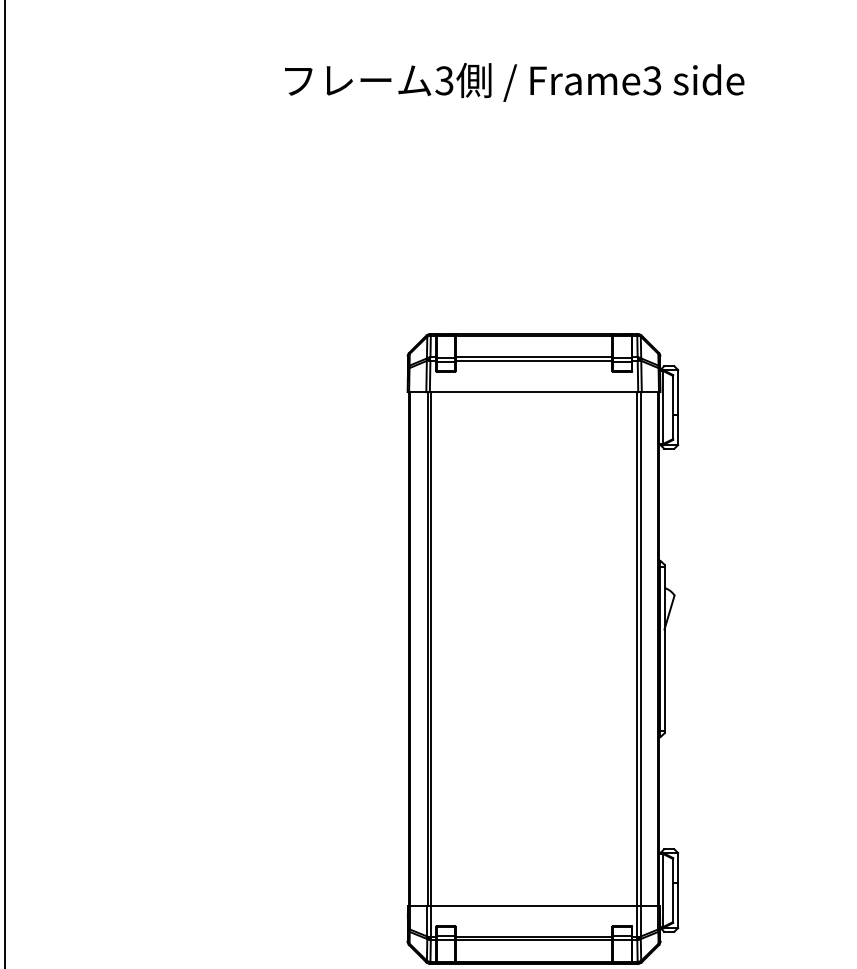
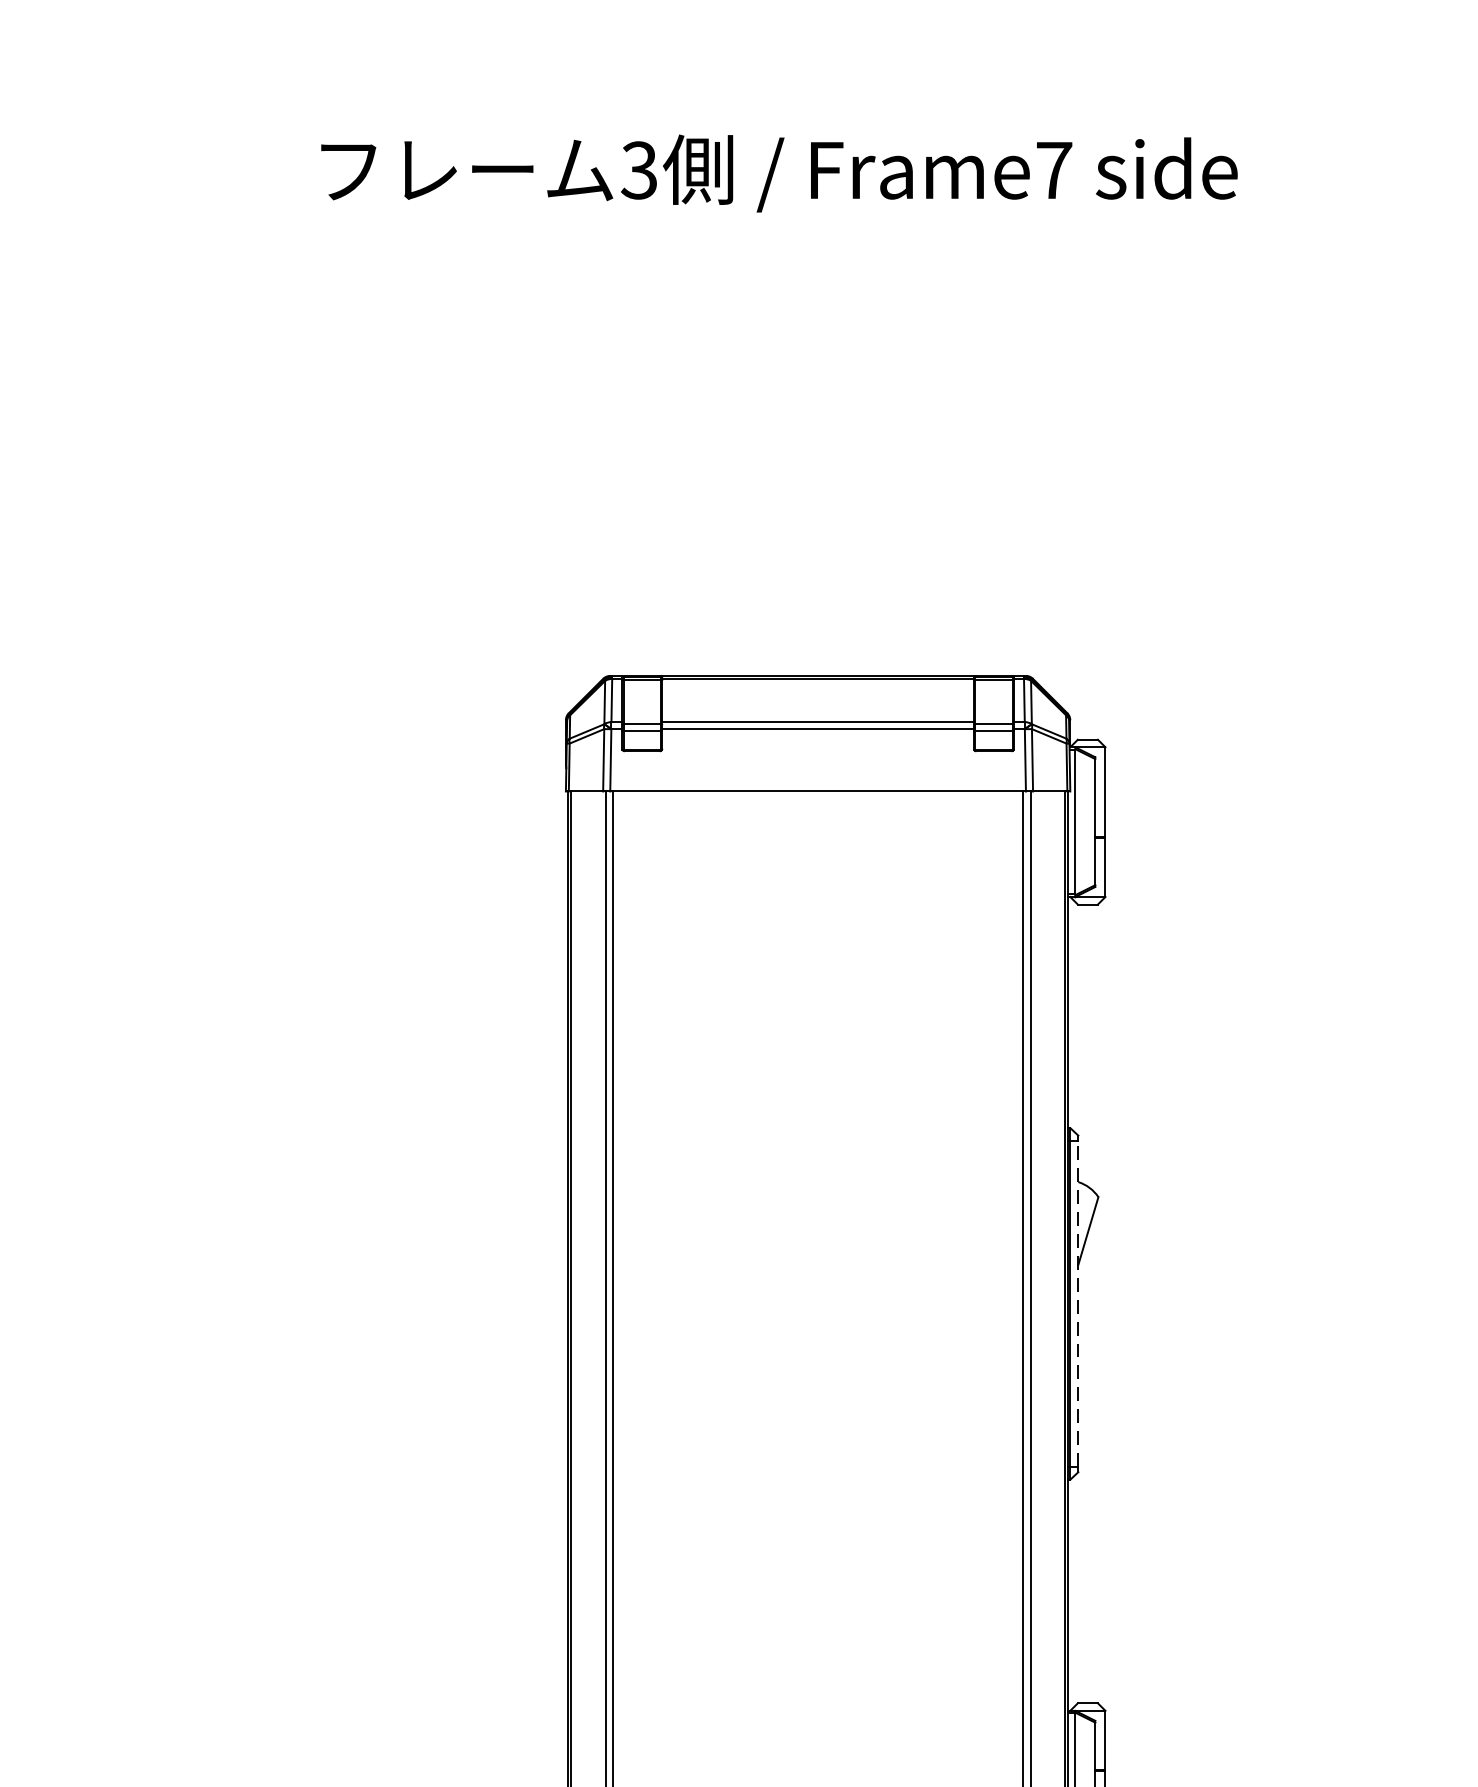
text: (652, 80) -> (1054, 169), Frame3 -> Frame7
line: (664, 649) -> (1078, 1304), solid -> dashed

